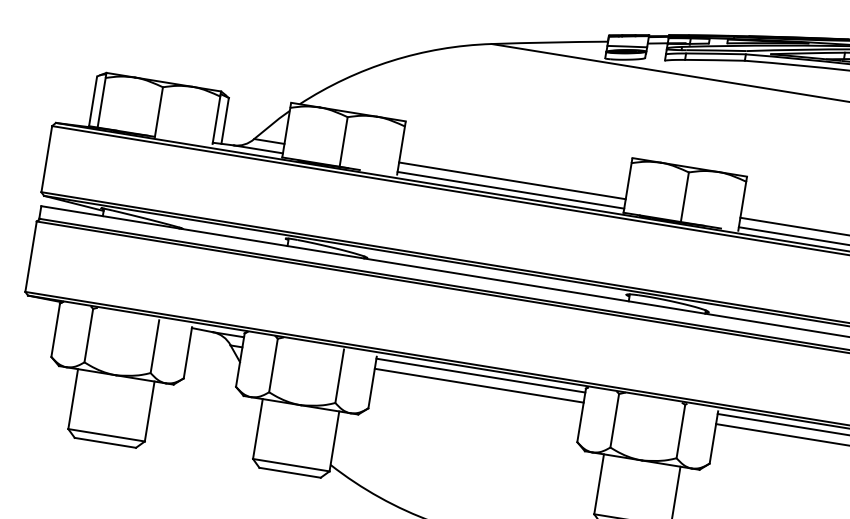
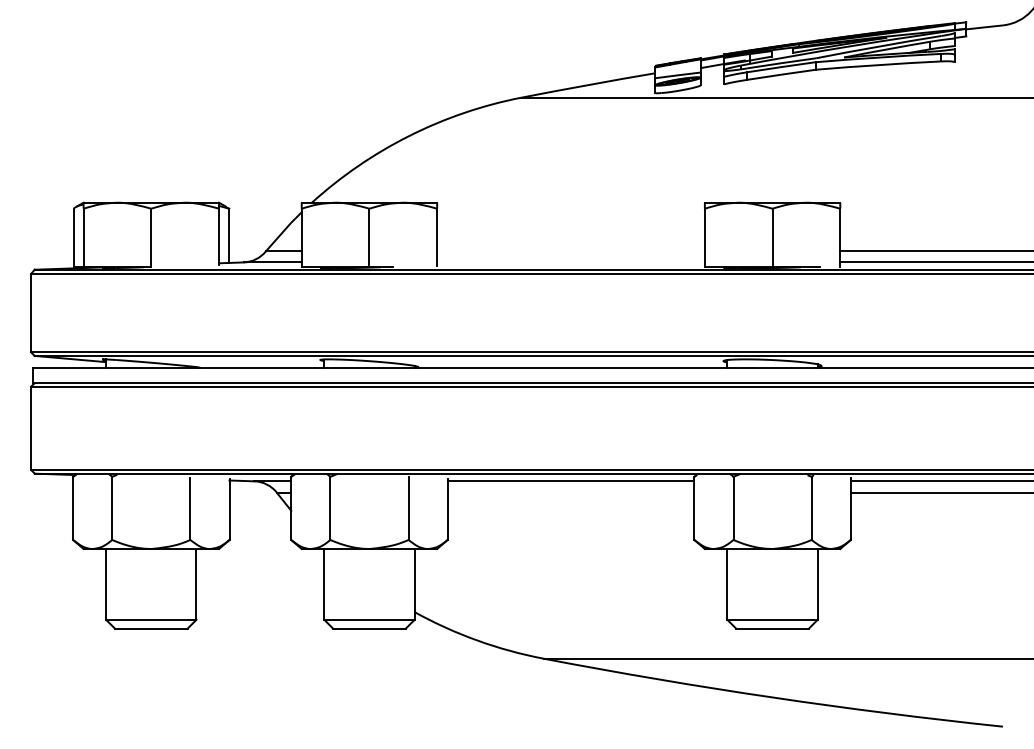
line: (511, 180) -> (570, 251), removed
line: (510, 190) -> (570, 262), removed
line: (478, 385) -> (570, 493), removed

